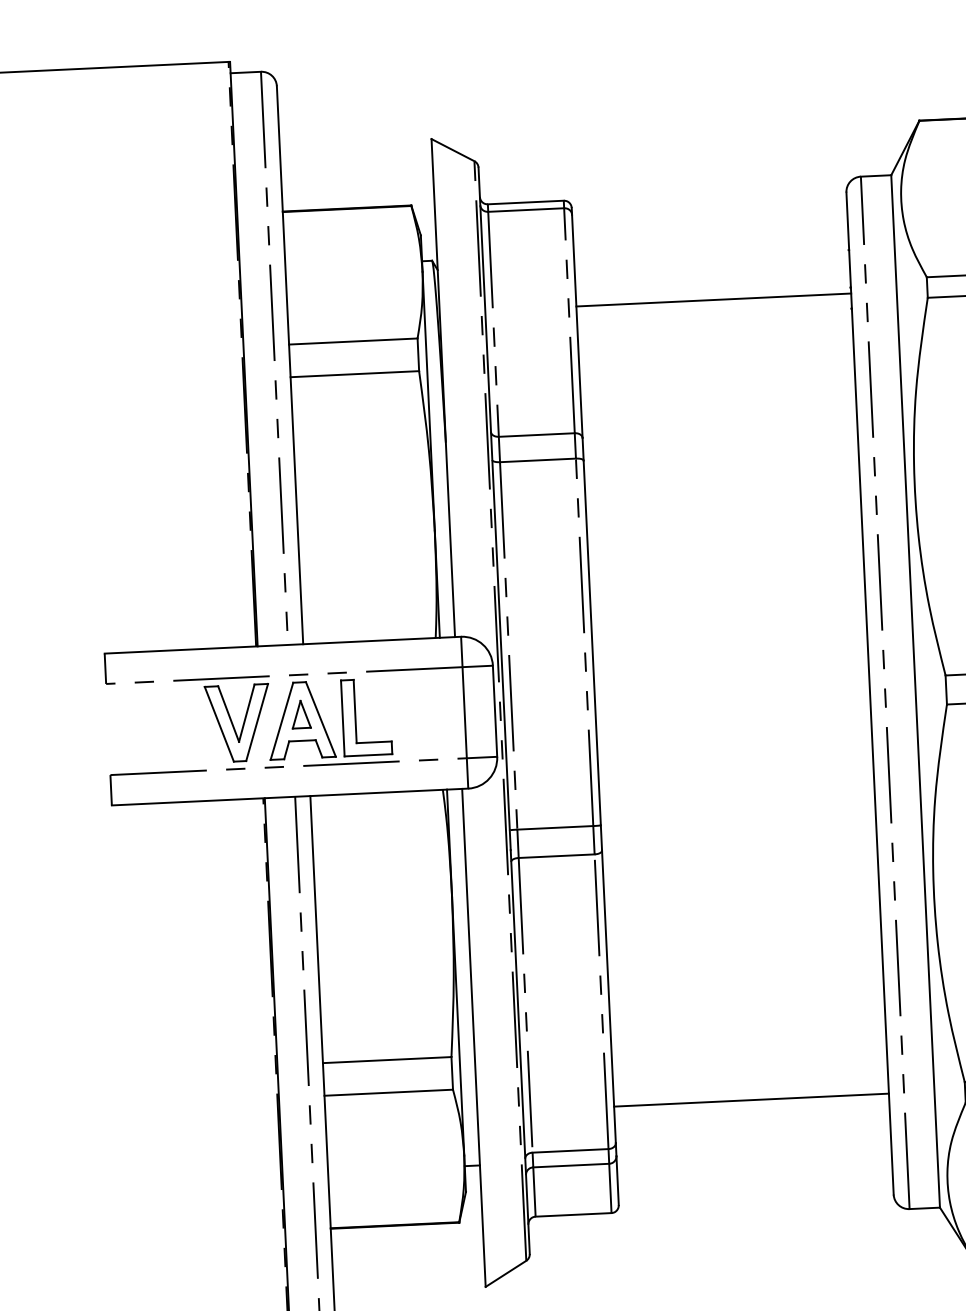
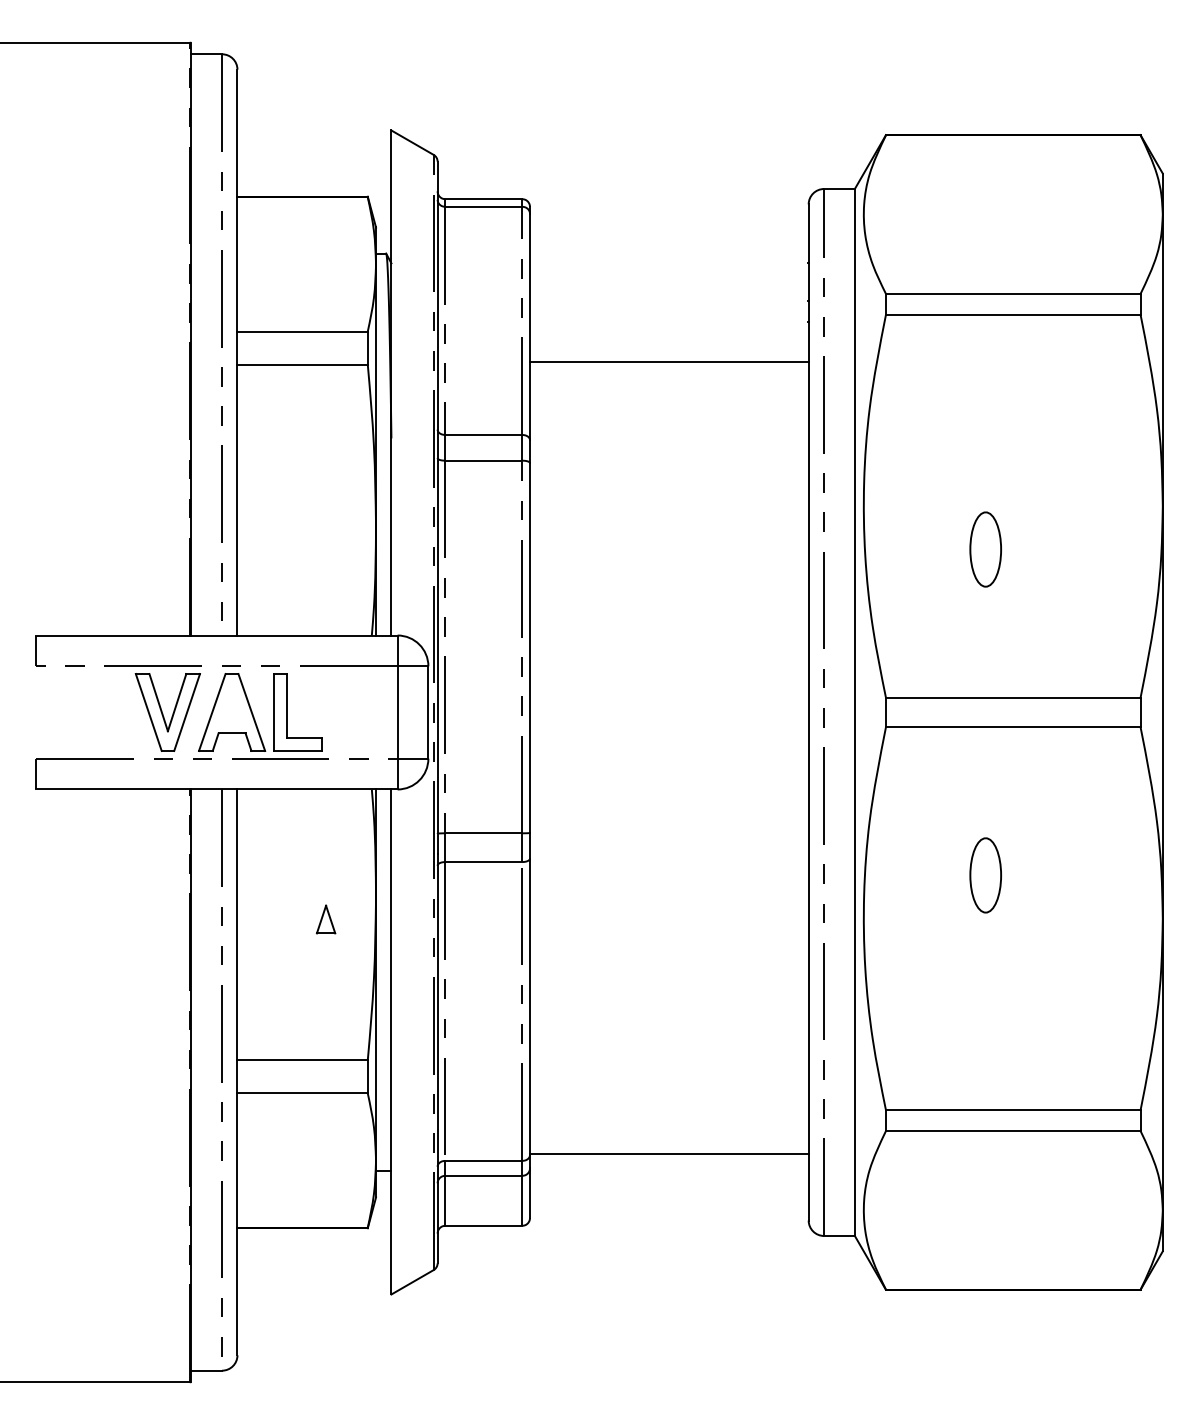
line: (713, 299) -> (669, 361), moved
part: (300, 714) -> (325, 919), moved
line: (751, 1100) -> (669, 1154), moved

